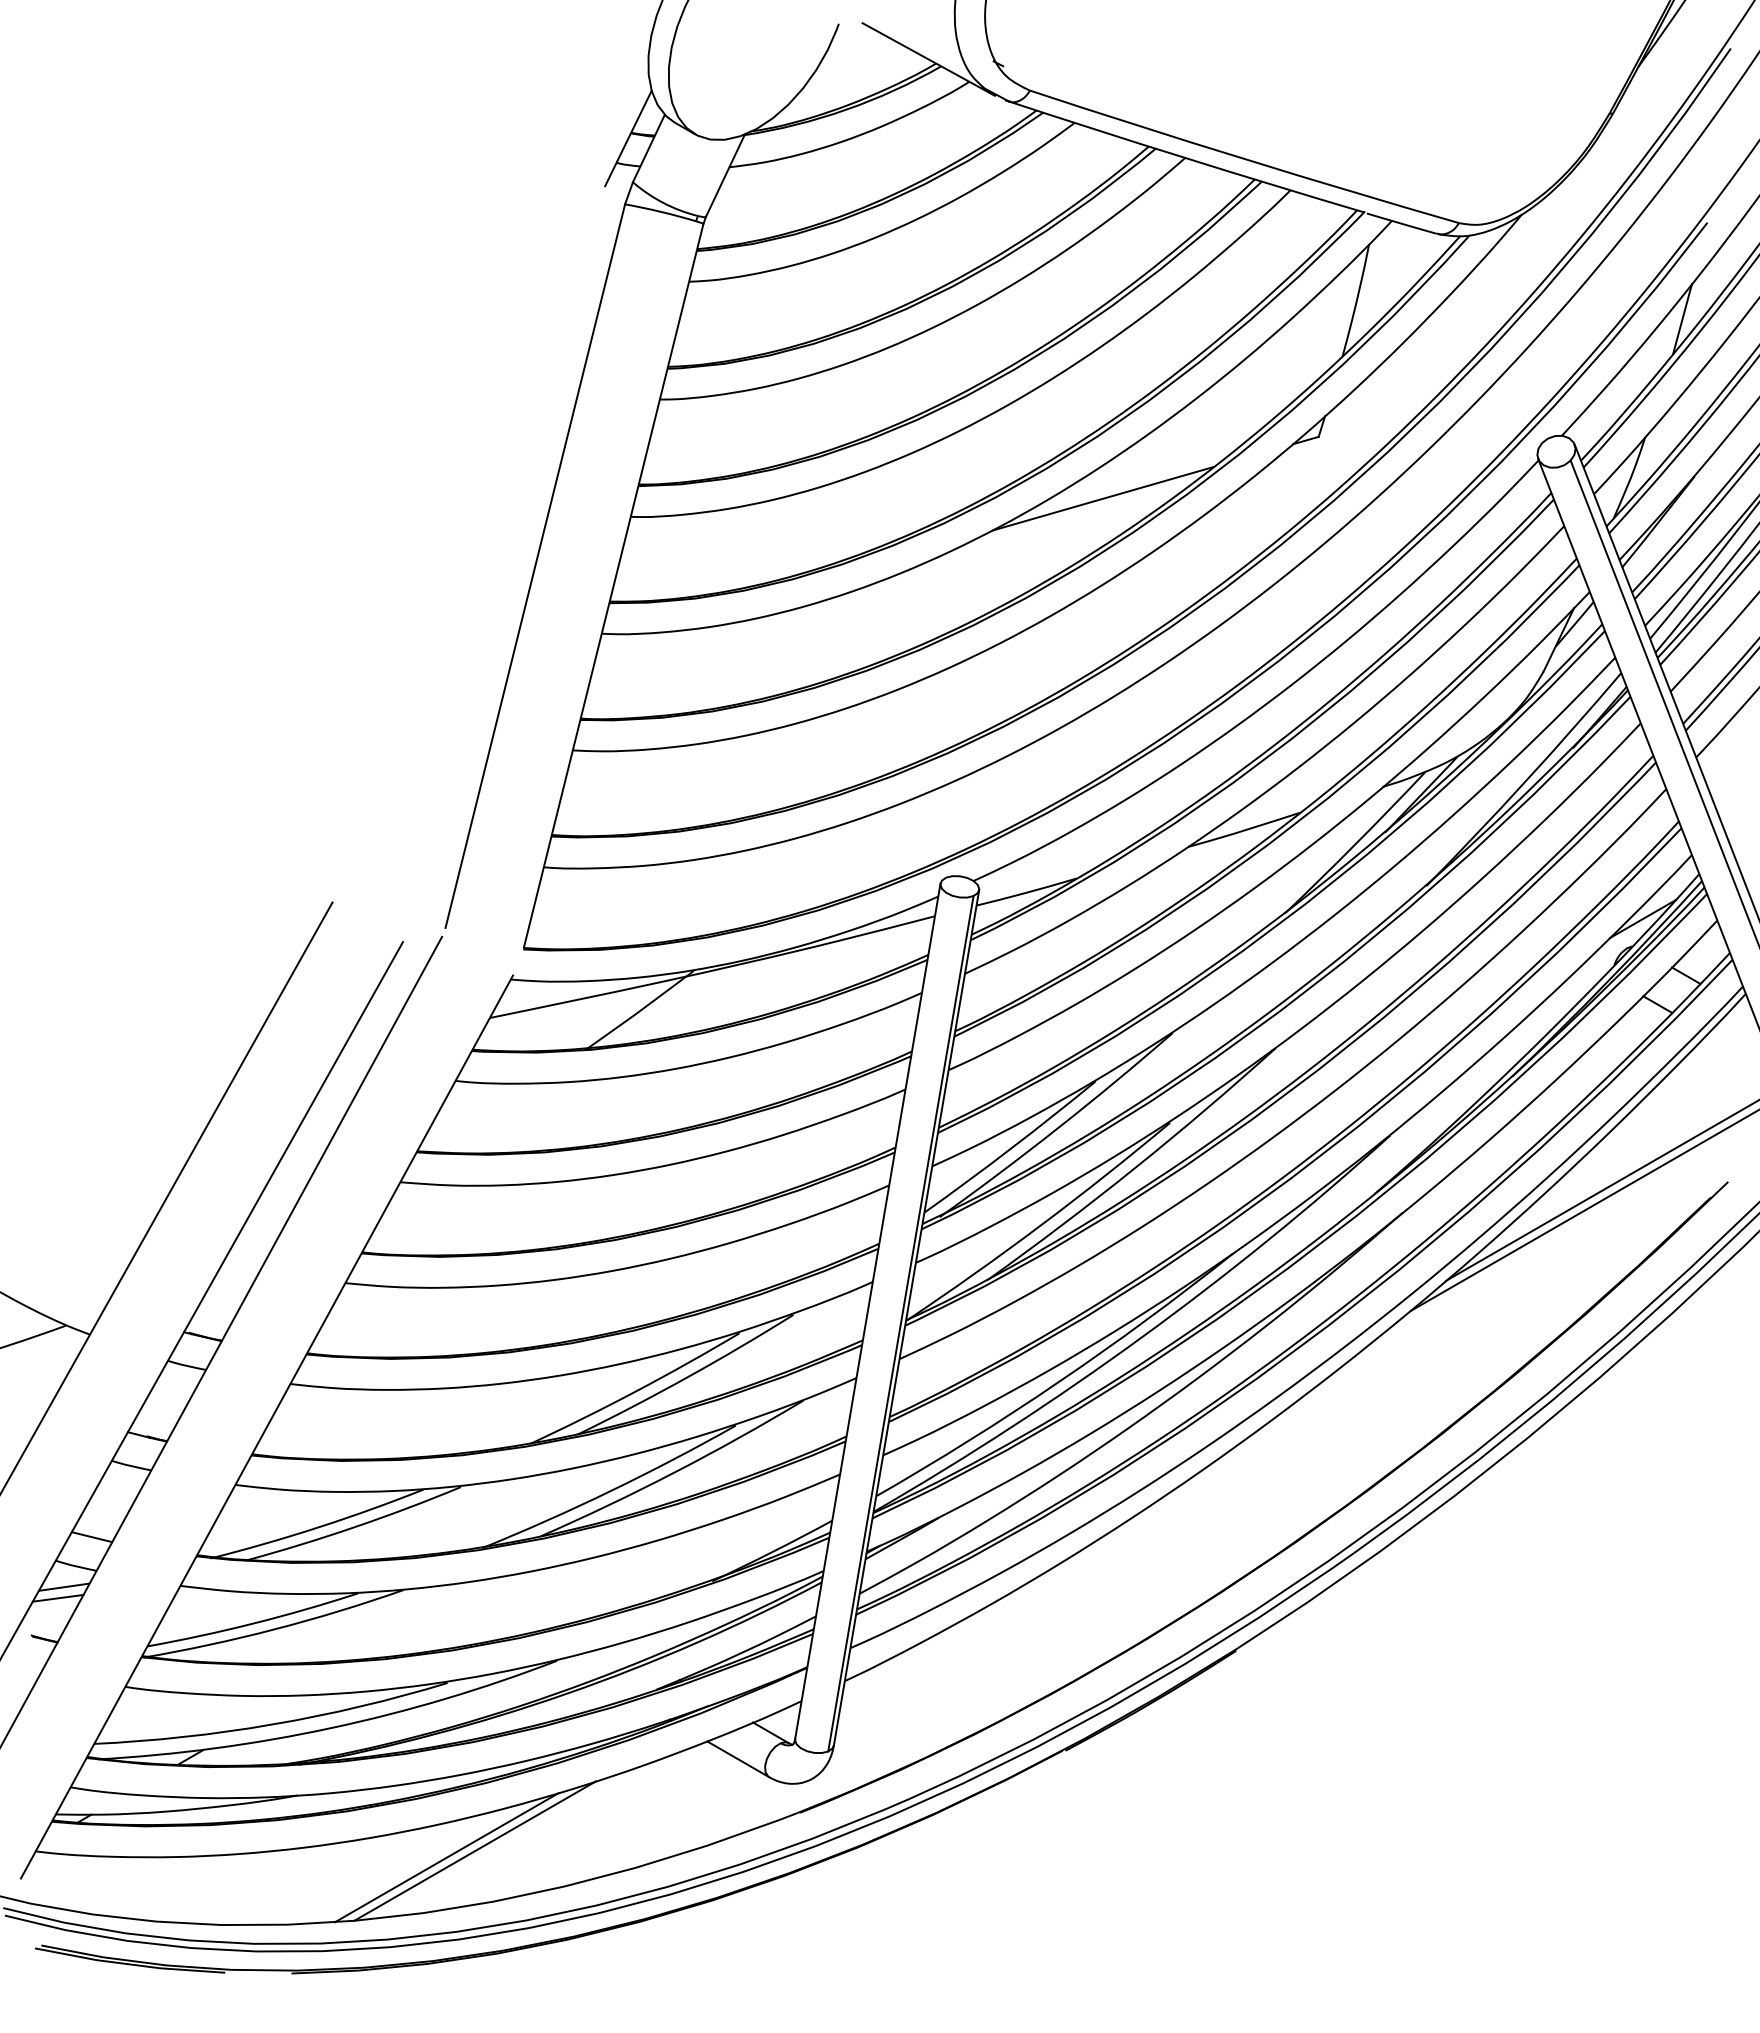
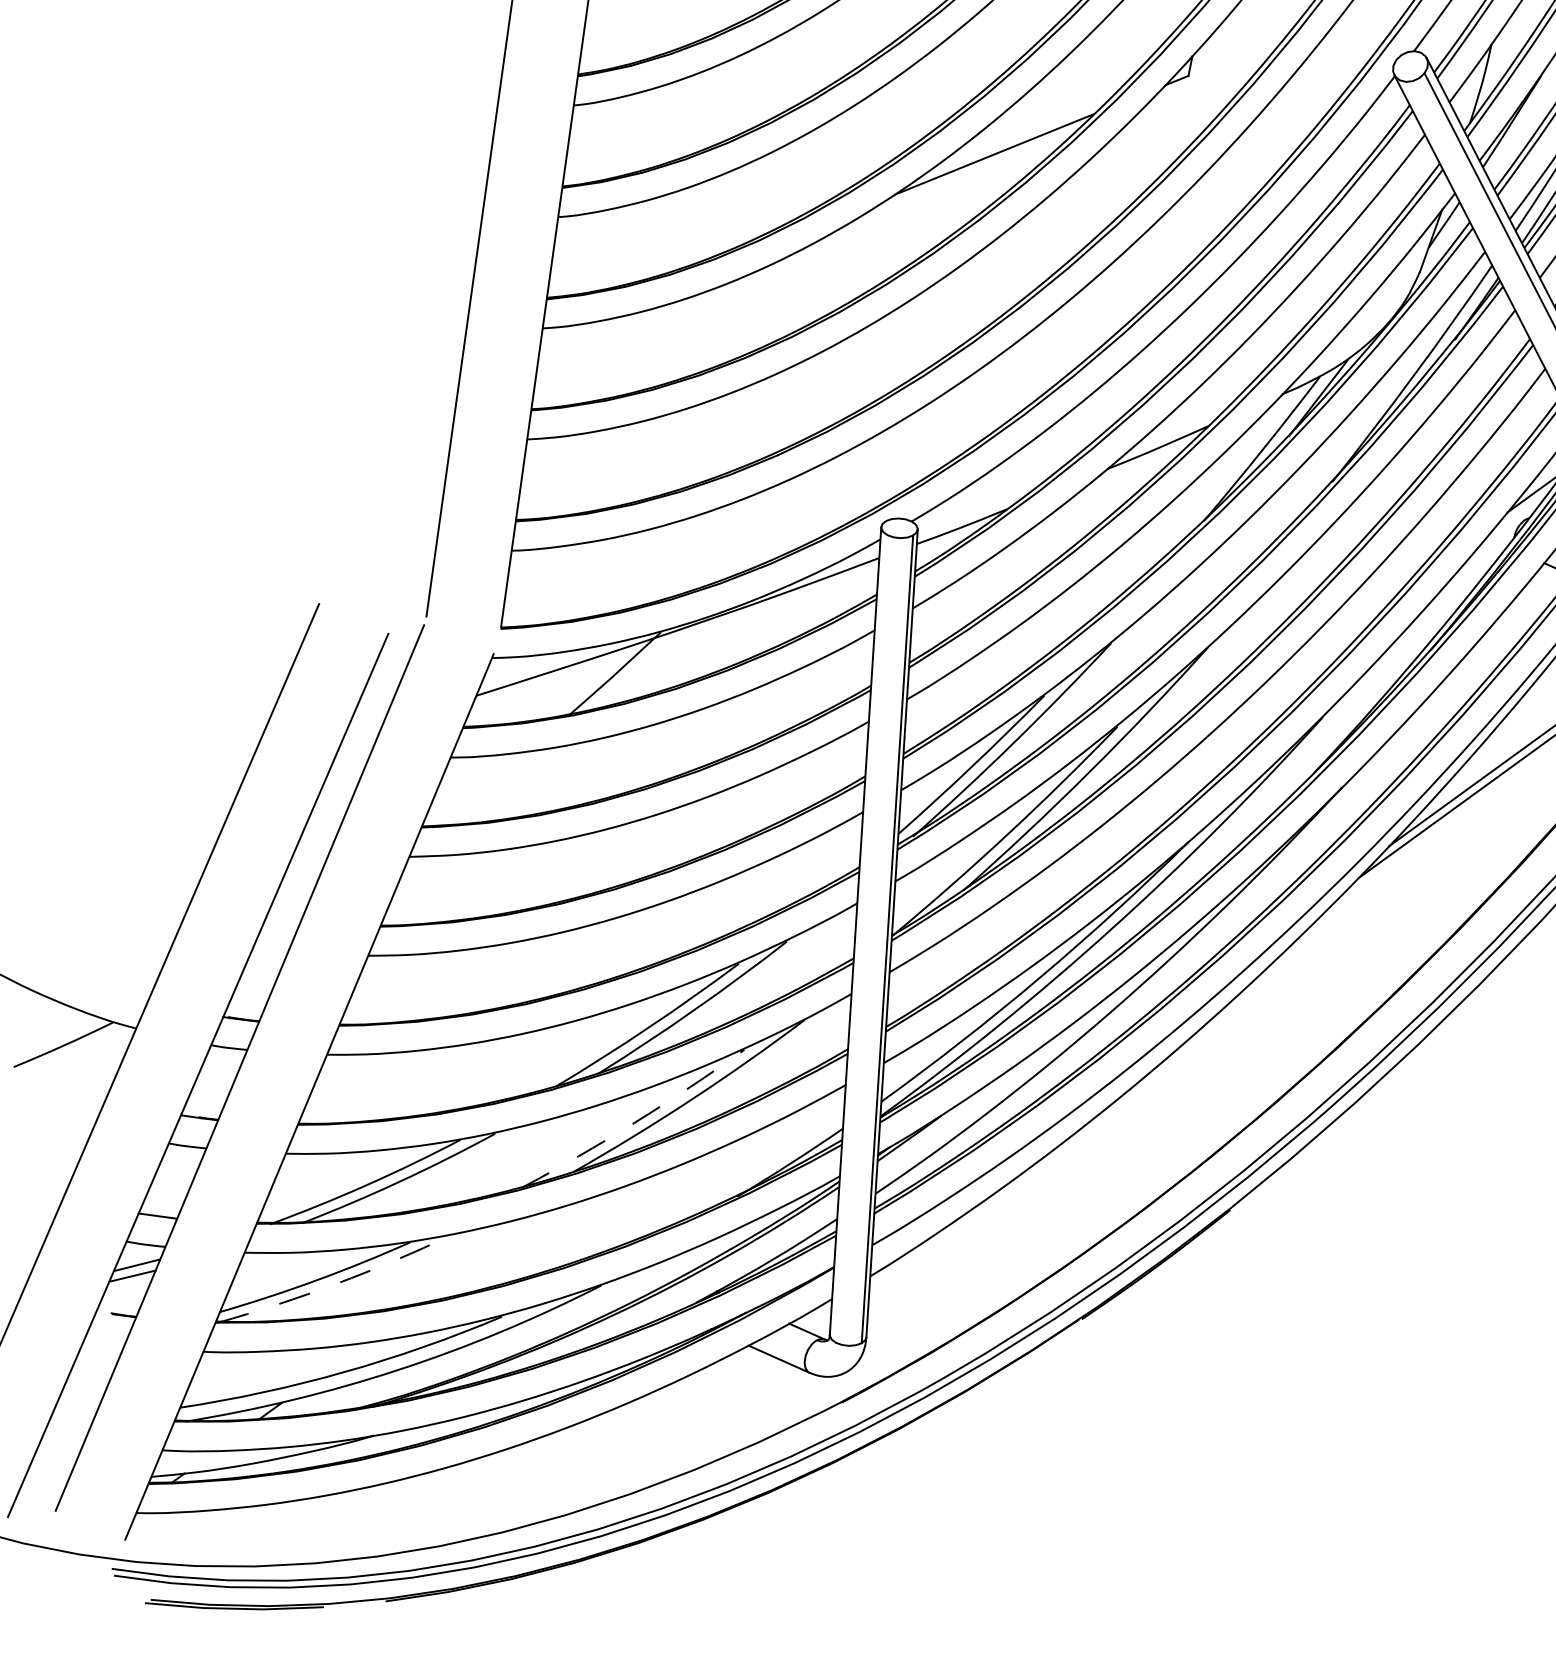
arc: (610, 1491) -> (634, 1123), solid -> dashed
arc: (274, 1629) -> (336, 1284), solid -> dashed
line: (474, 1850) -> (543, 1469), removed
line: (446, 1857) -> (517, 1478), removed

